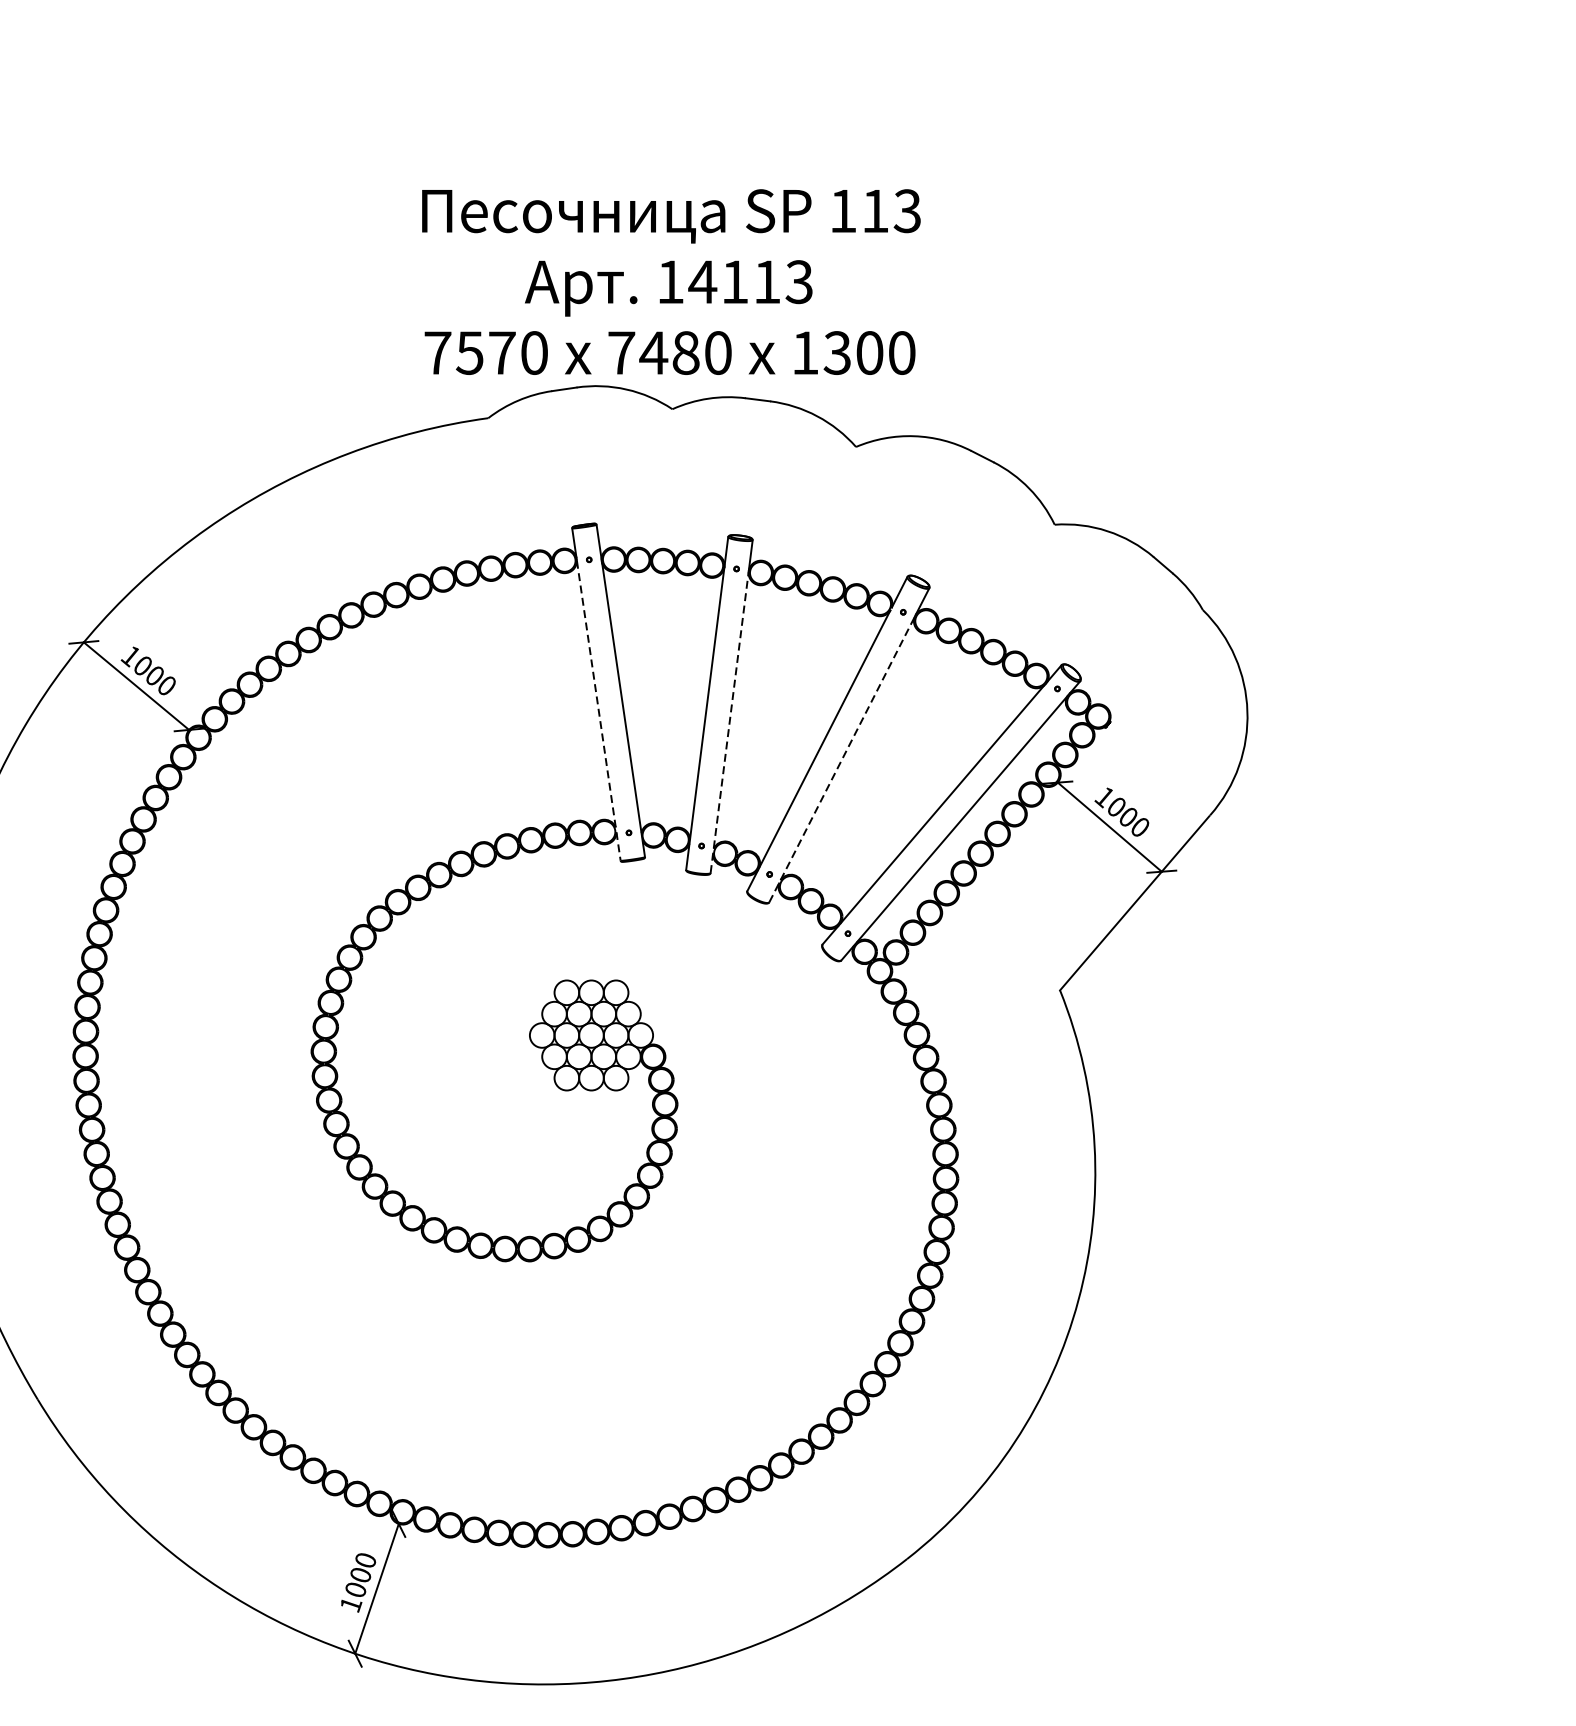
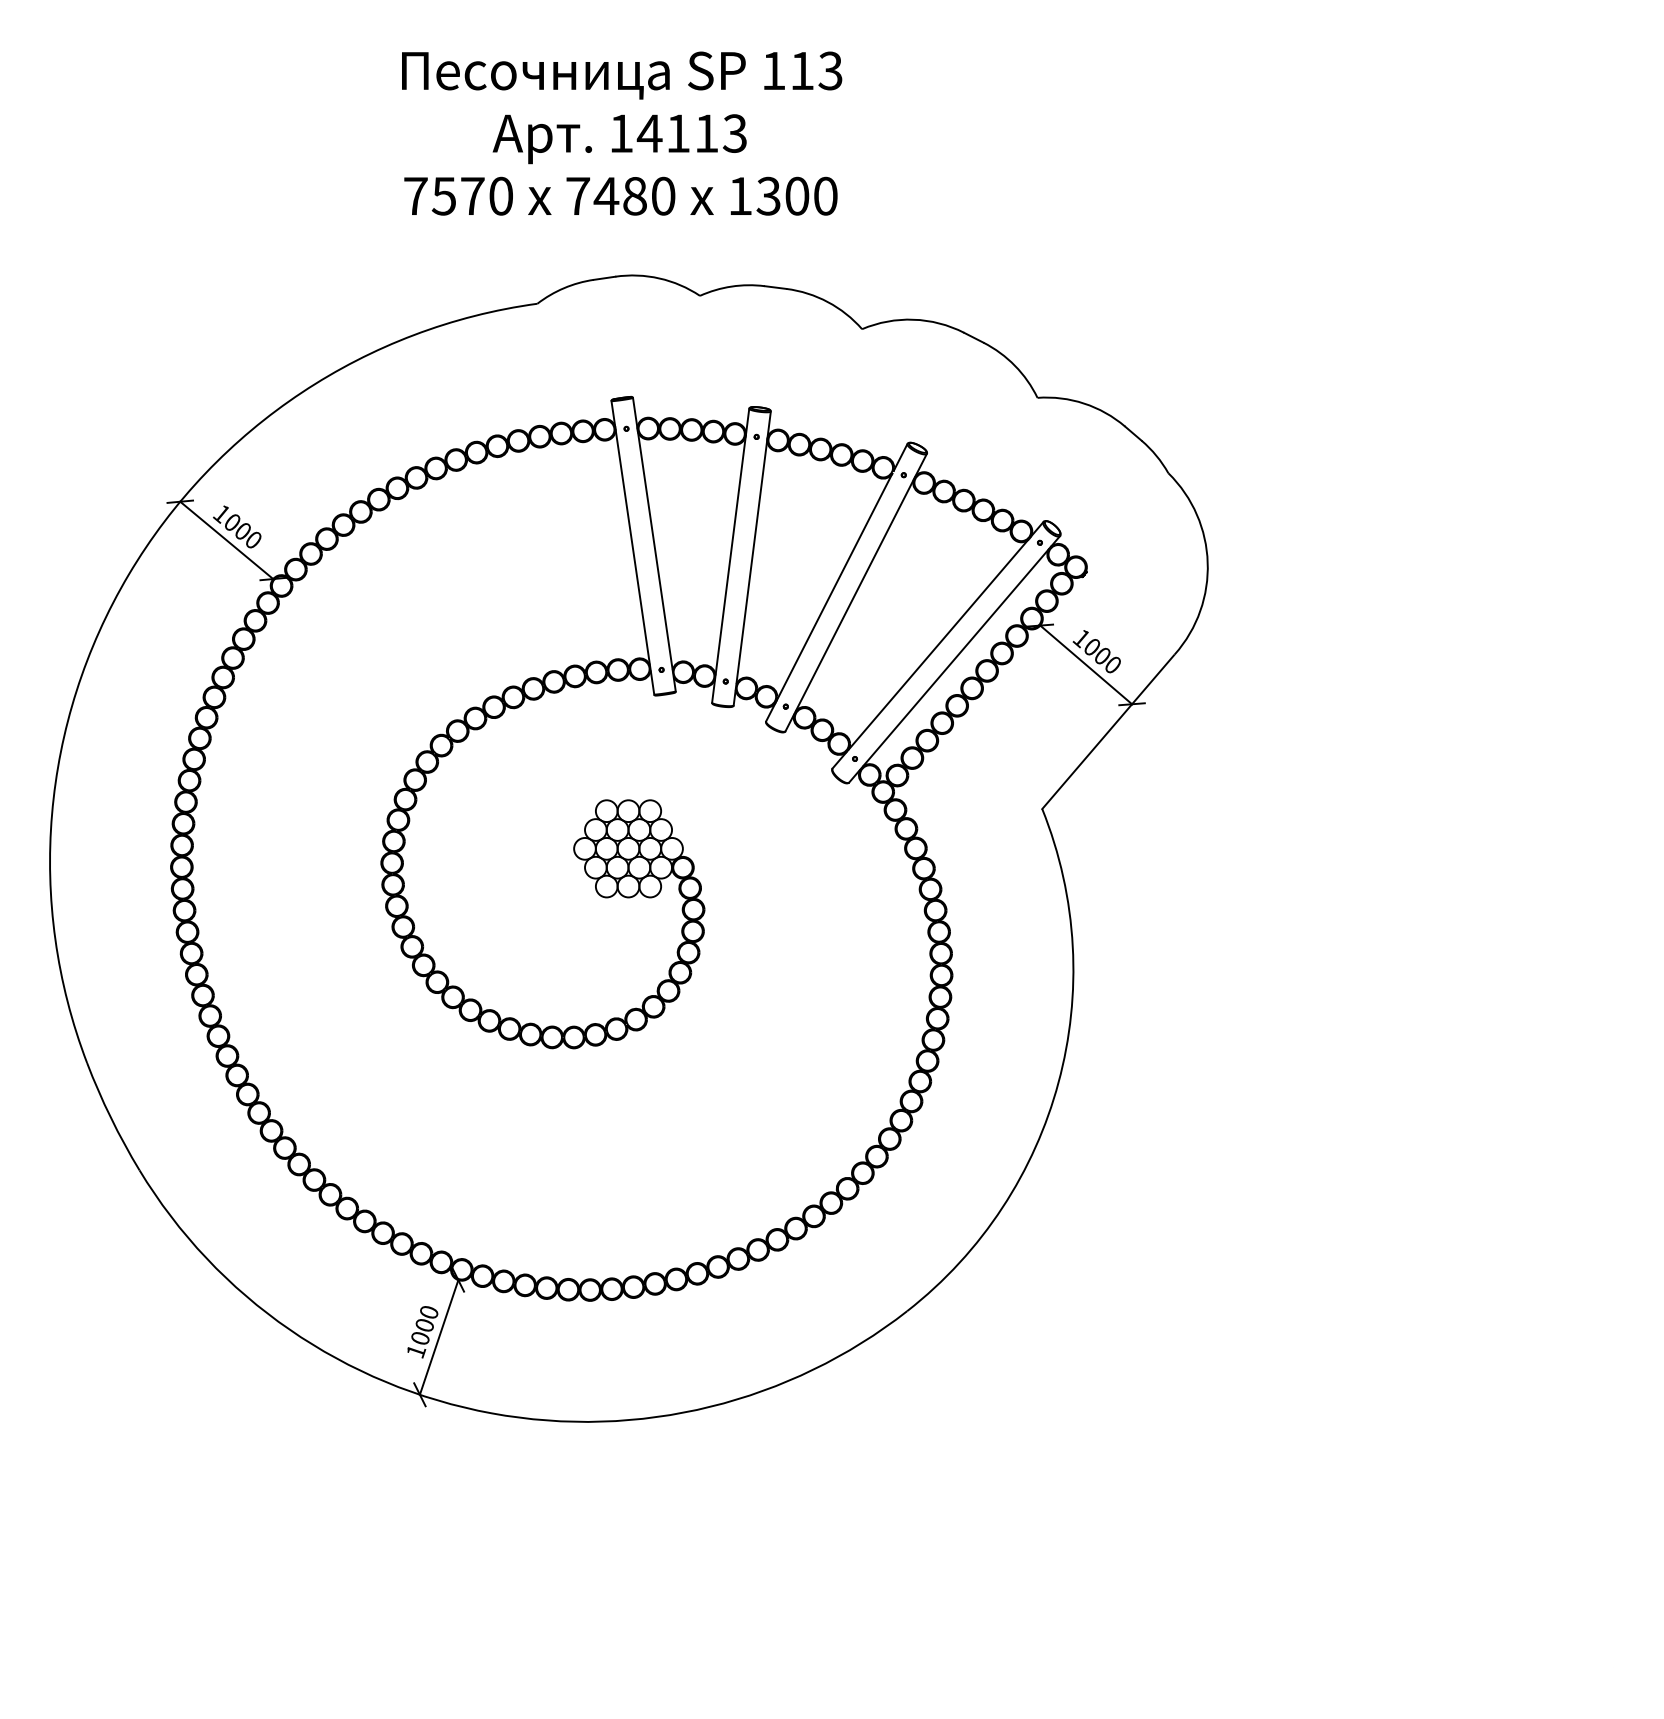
text: (671, 281) -> (622, 133), moved
line: (598, 711) -> (634, 562), dashed -> solid
line: (729, 722) -> (750, 572), dashed -> solid
line: (841, 758) -> (849, 604), dashed -> solid

